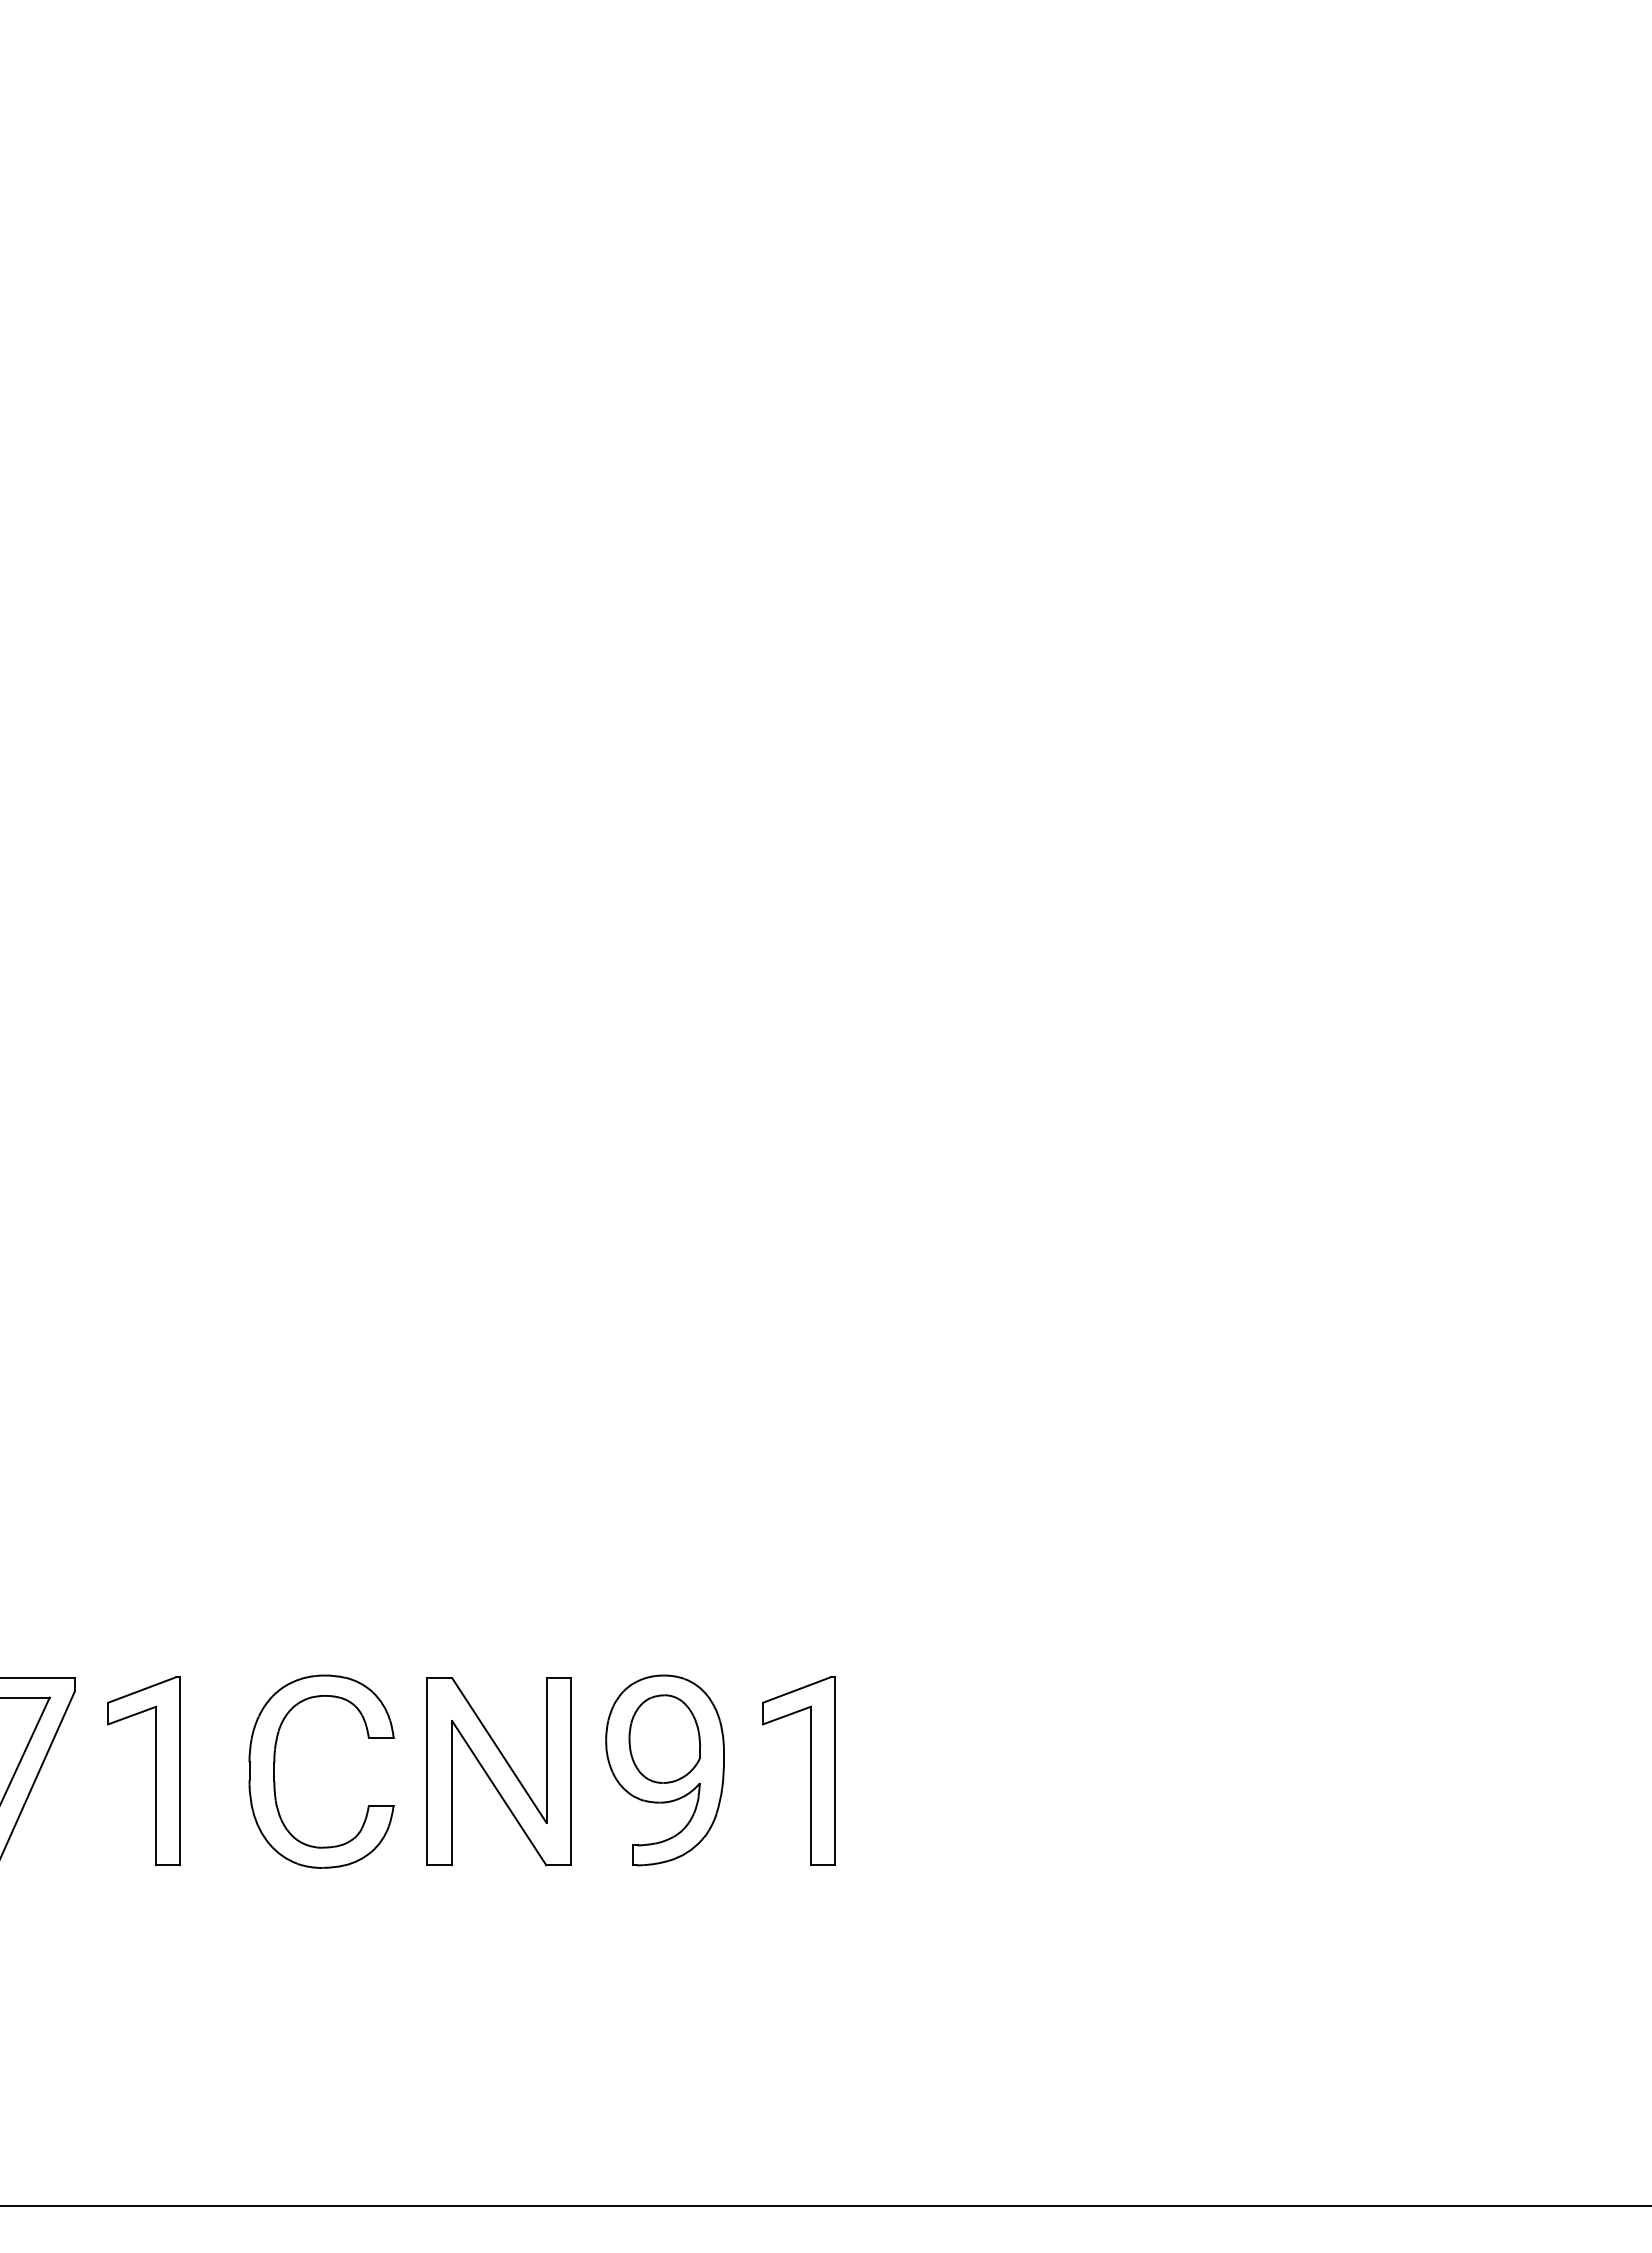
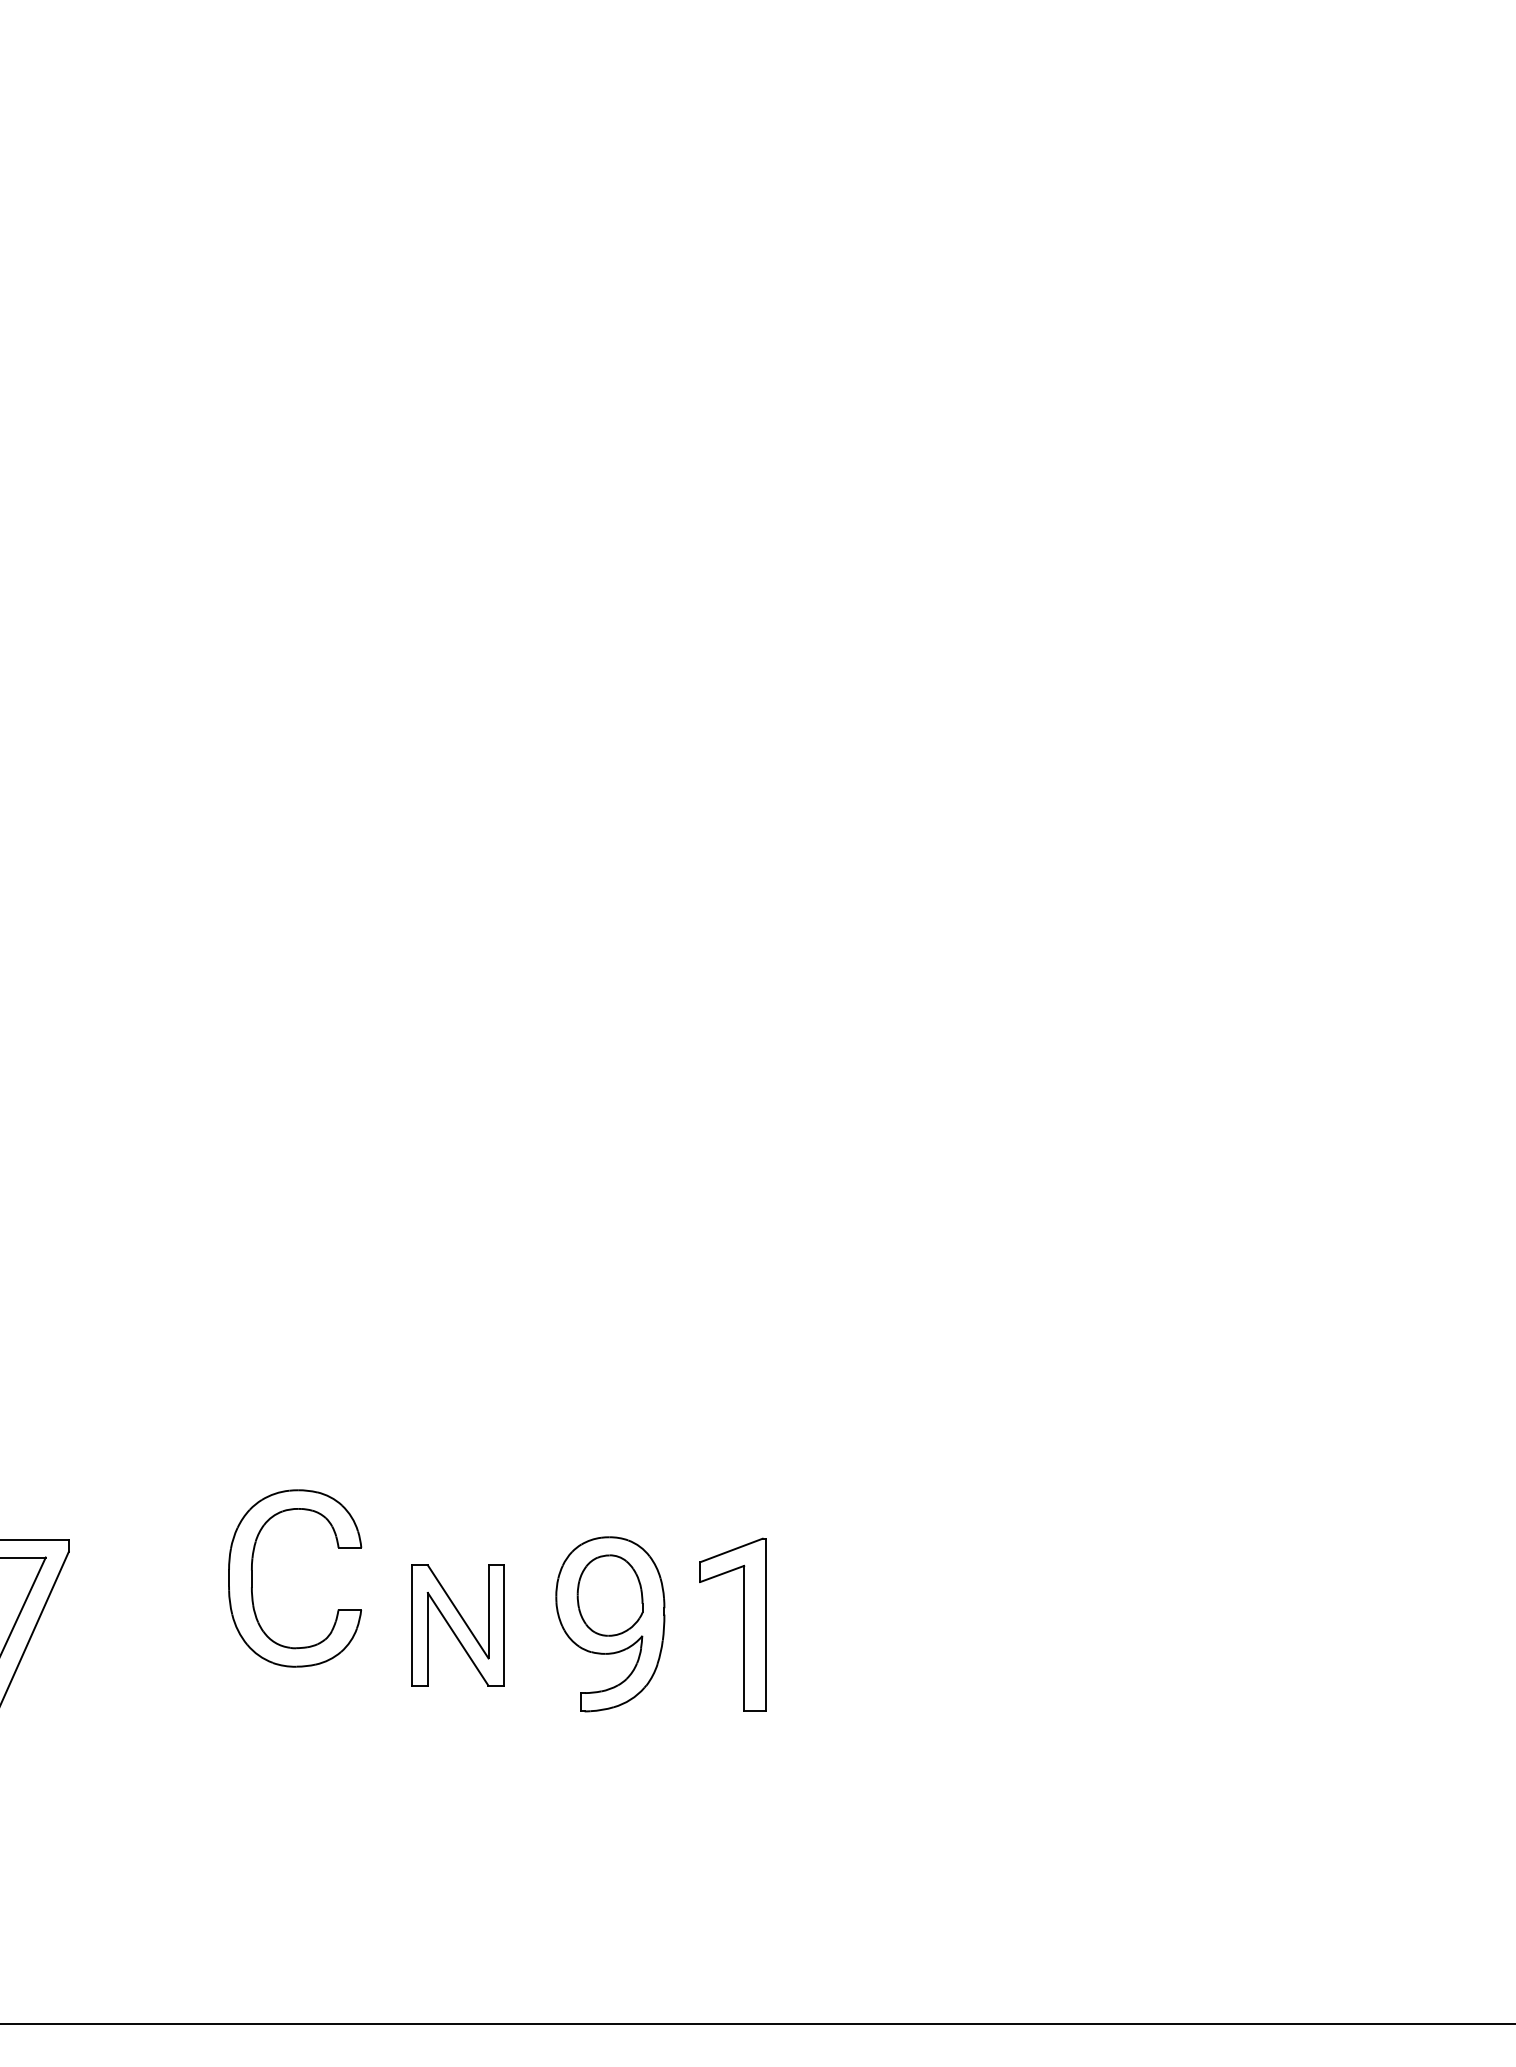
part: (155, 1770) -> (142, 1624), removed
part: (275, 1771) -> (252, 1578), moved
part: (498, 1771) -> (457, 1625), size x0.7

